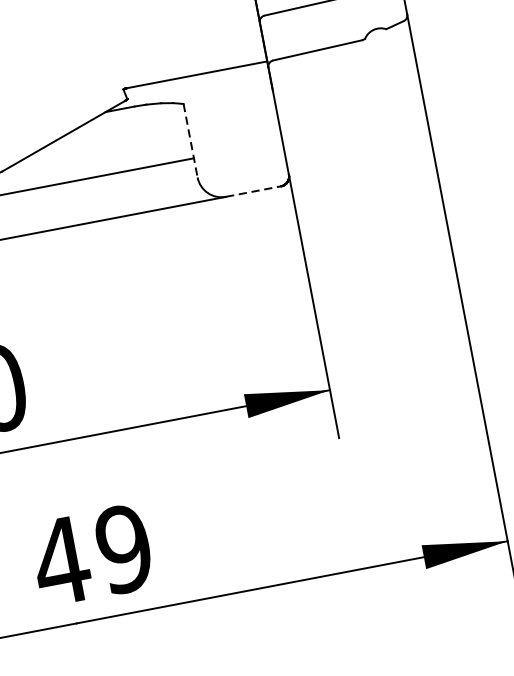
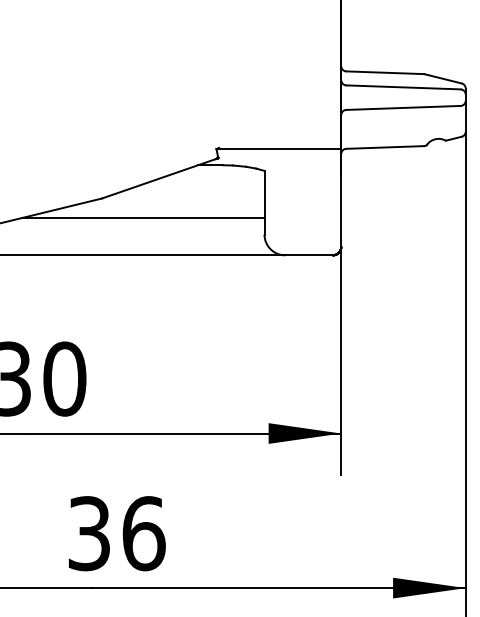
line: (190, 140) -> (264, 202), dashed -> solid
line: (254, 191) -> (309, 255), dashed -> solid
text: (91, 555) -> (115, 533), 49 -> 36

